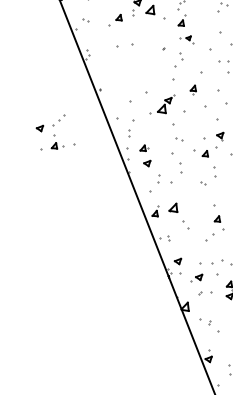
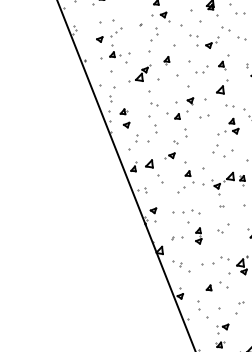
part: (186, 39) -> (160, 16), size x1.43
part: (55, 133) -> (113, 43), moved
part: (196, 277) -> (169, 155), moved

